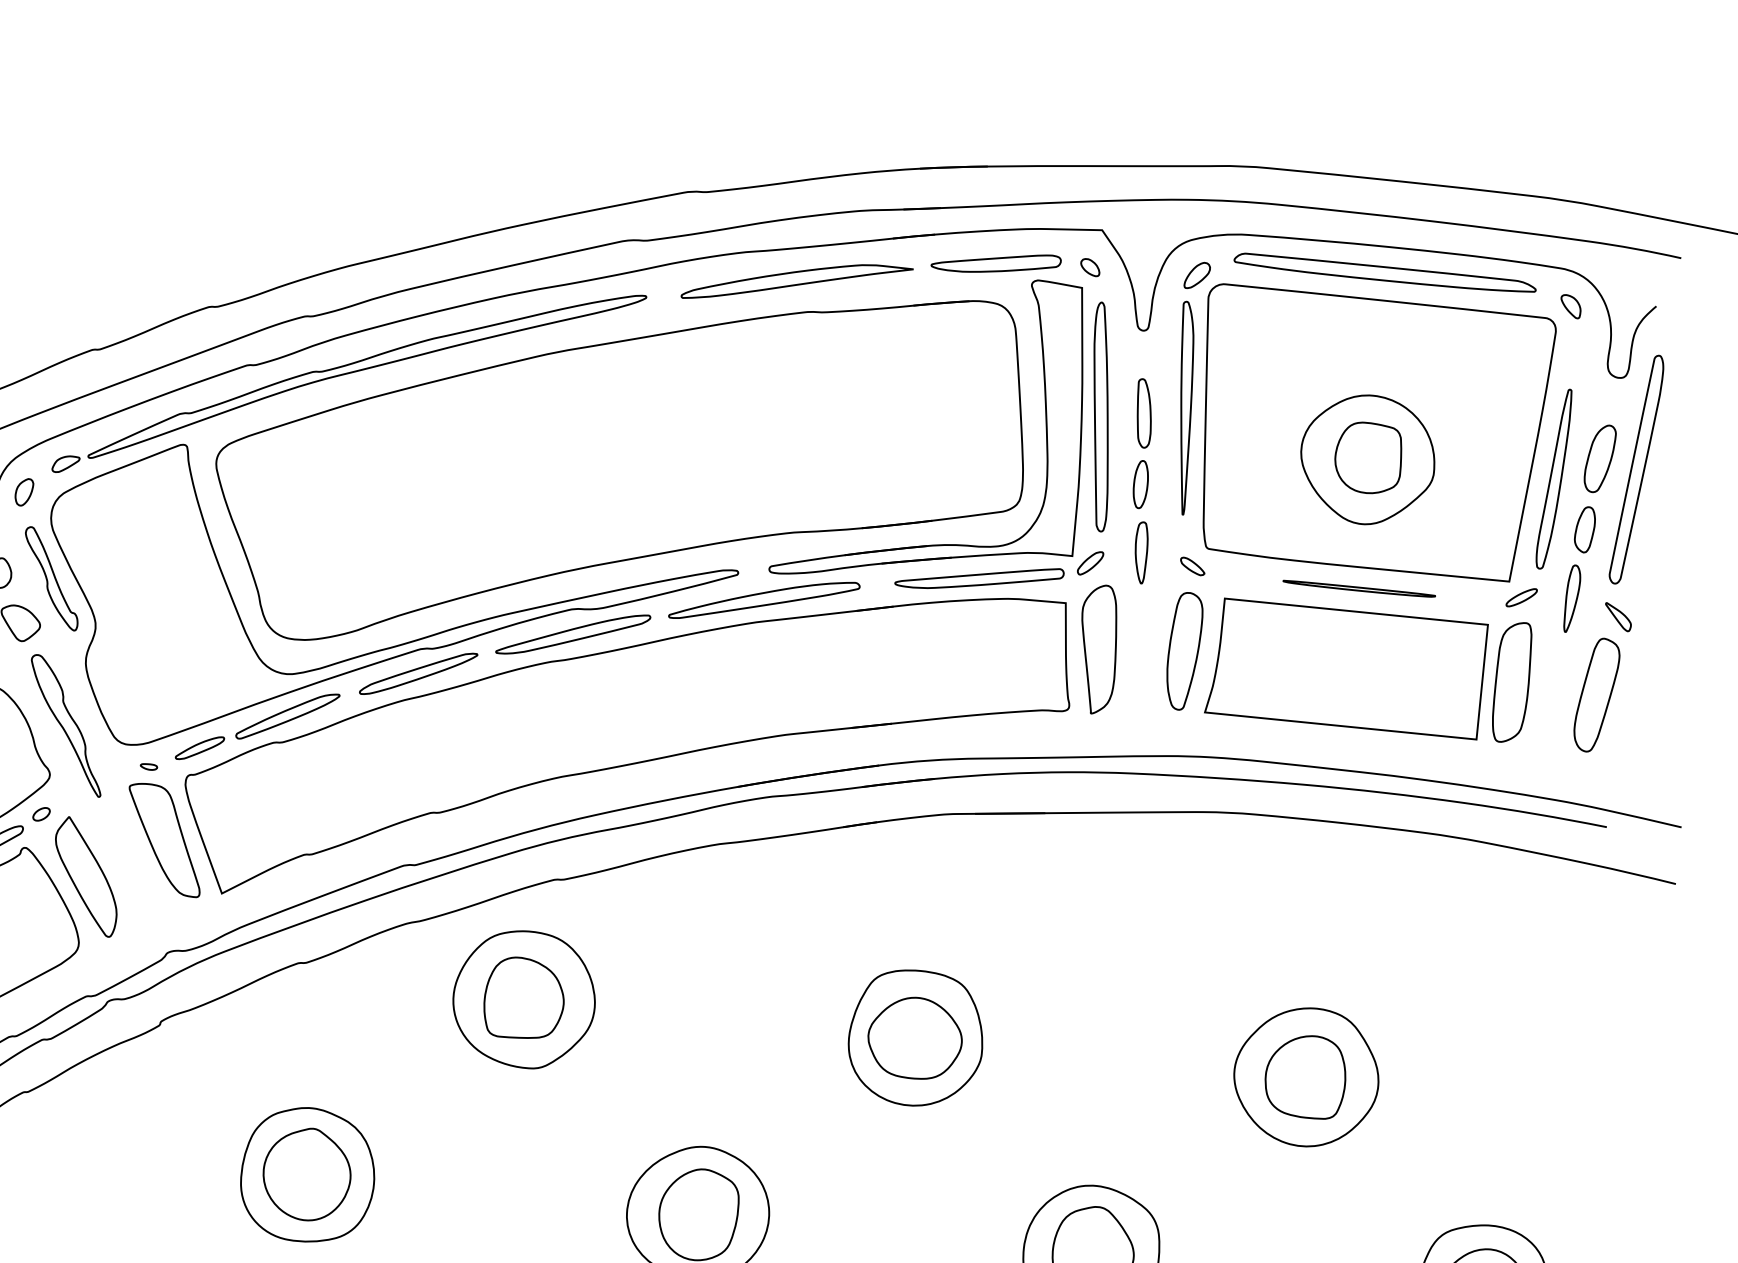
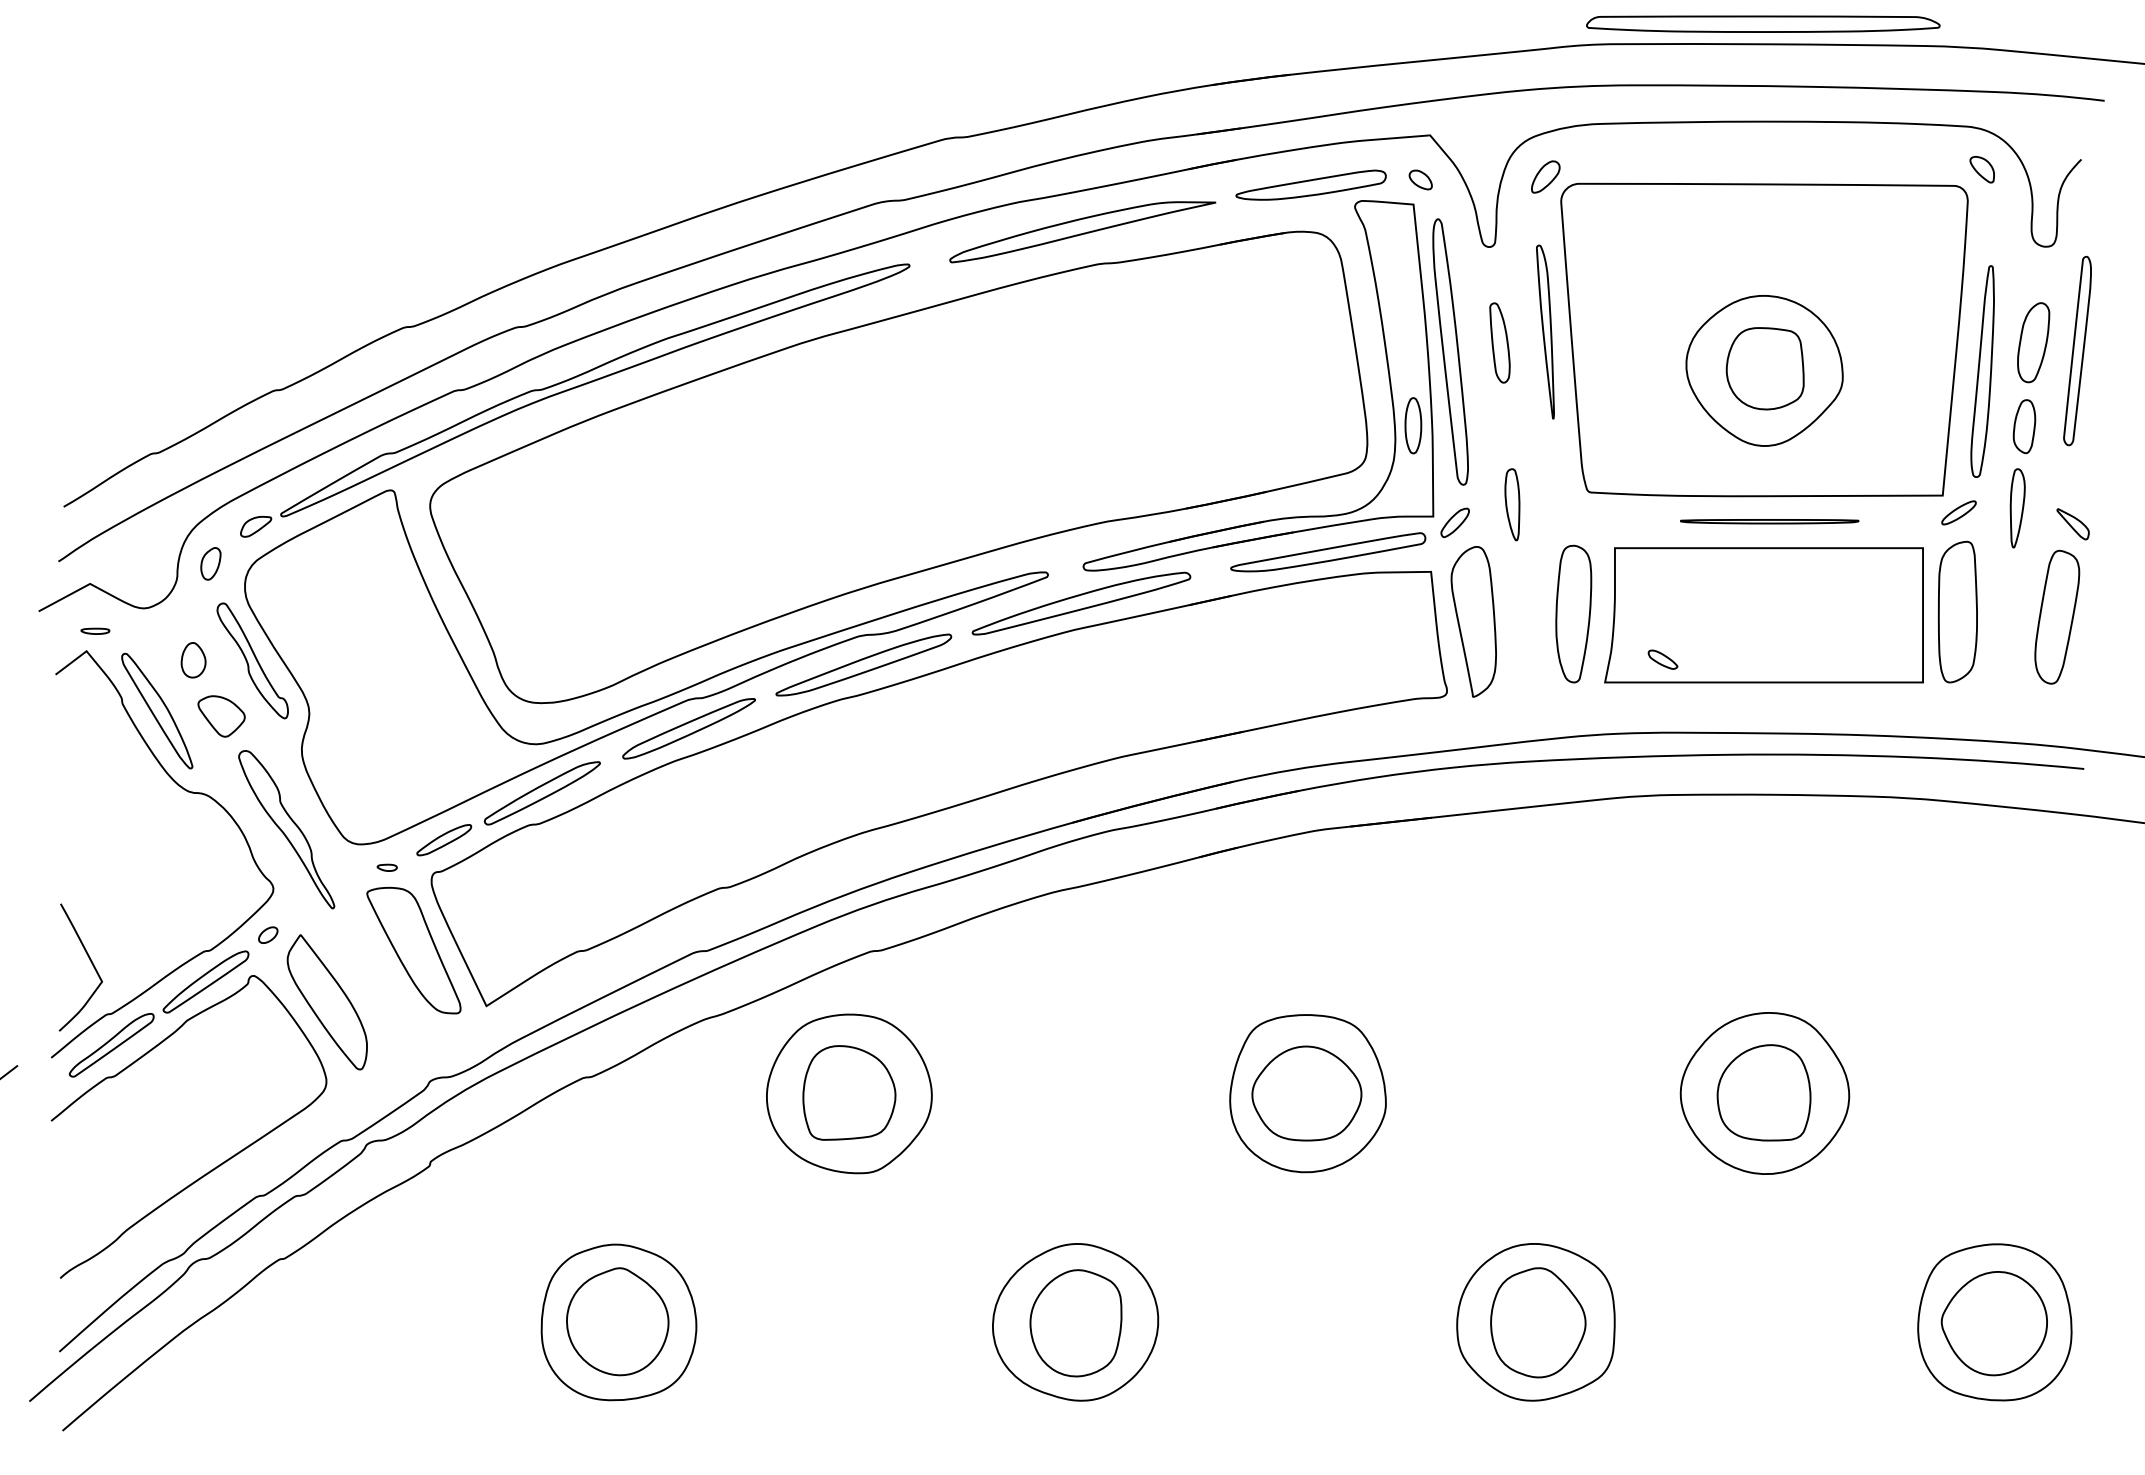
part: (1385, 273) -> (1763, 23), moved
part: (1183, 407) -> (1545, 331), size x0.7
part: (1636, 469) -> (2077, 350), size x0.7
part: (1140, 484) -> (1413, 425), moved
part: (1192, 566) -> (1662, 659), moved

